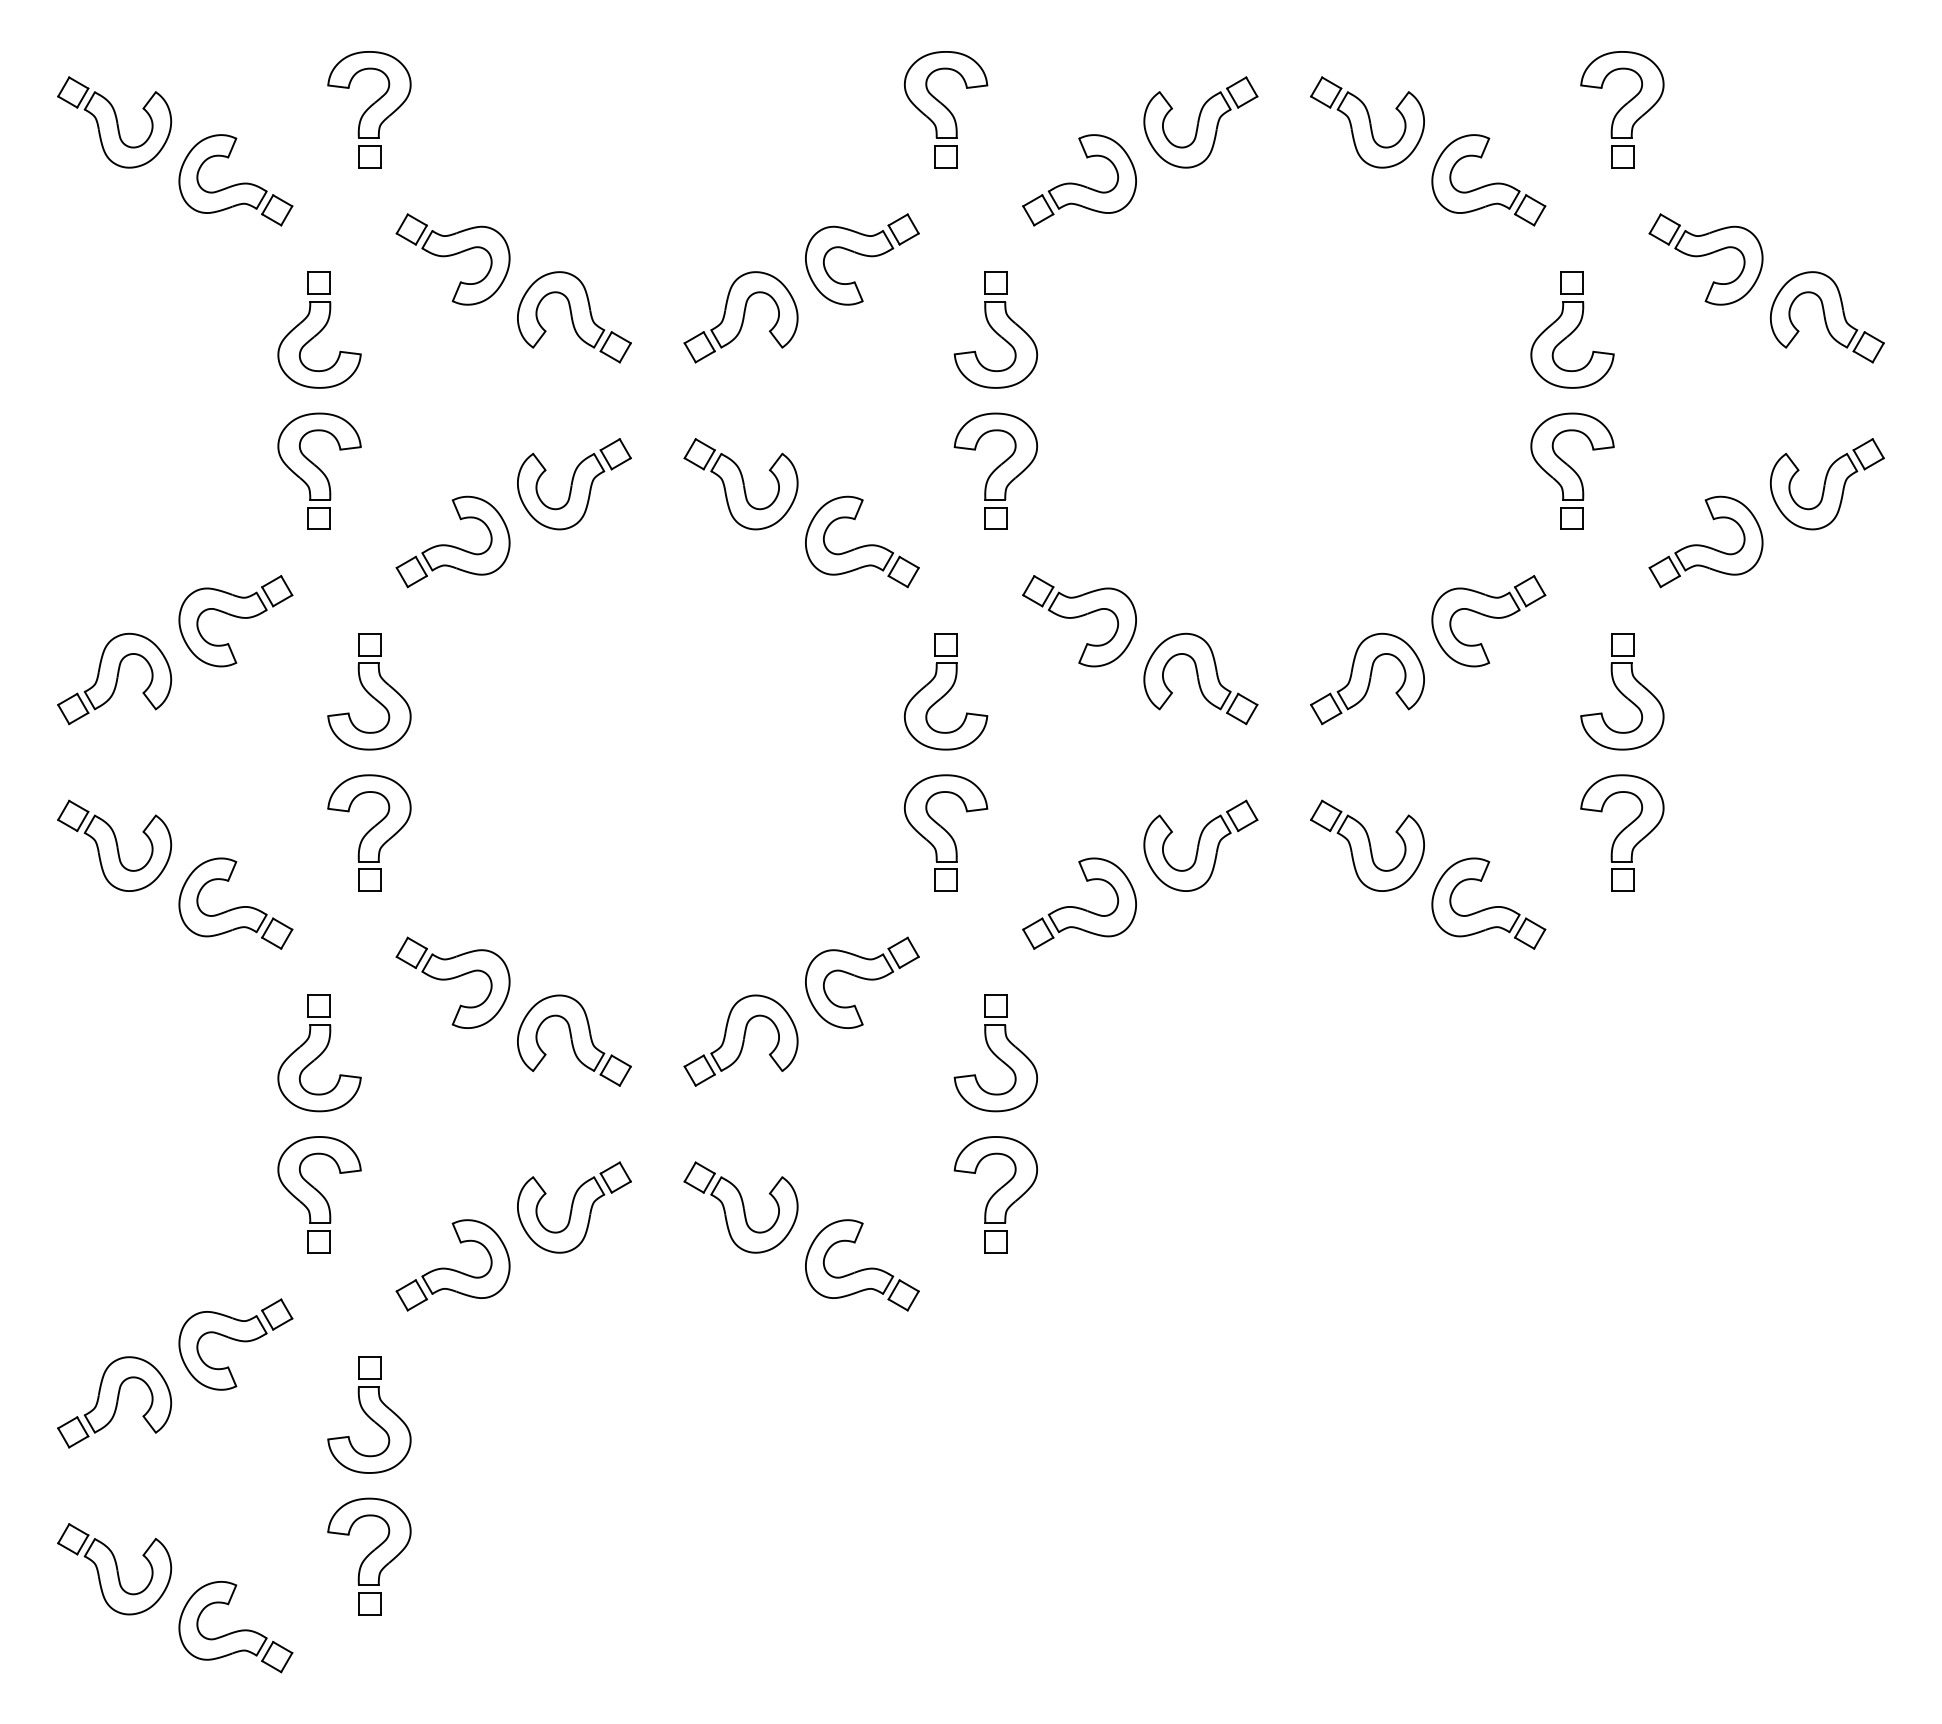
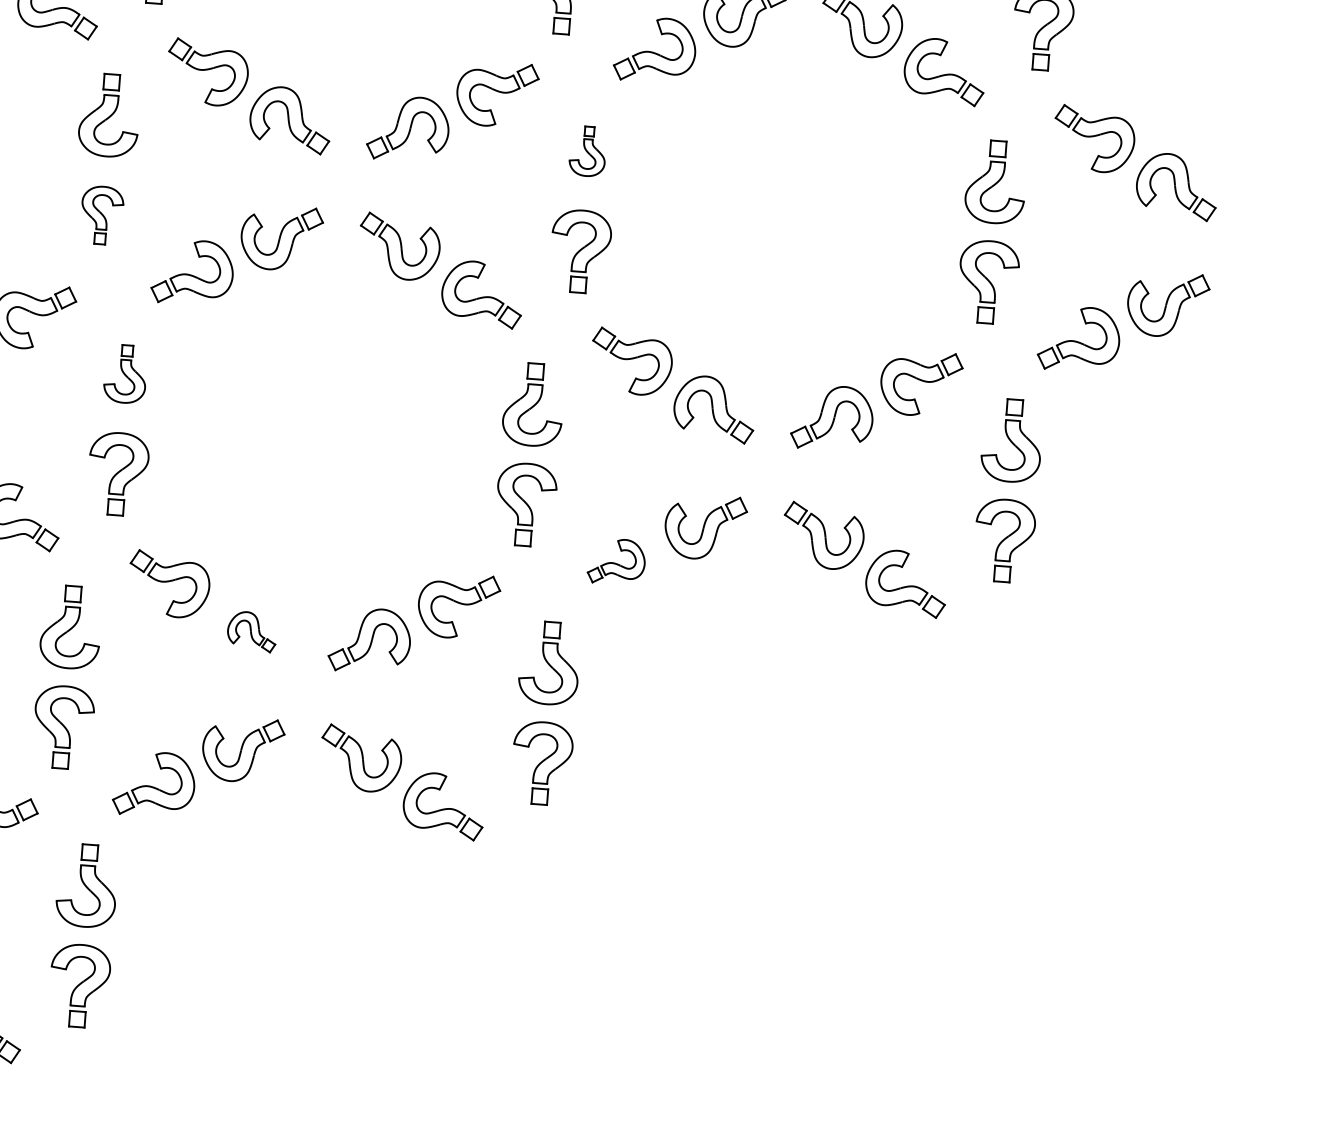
part: (995, 329) -> (587, 151), size x0.6
part: (319, 470) -> (102, 214), size x0.7
part: (369, 691) -> (125, 373), size x0.7
part: (1079, 903) -> (616, 561), size x0.7
part: (574, 1040) -> (252, 631), size x0.6

